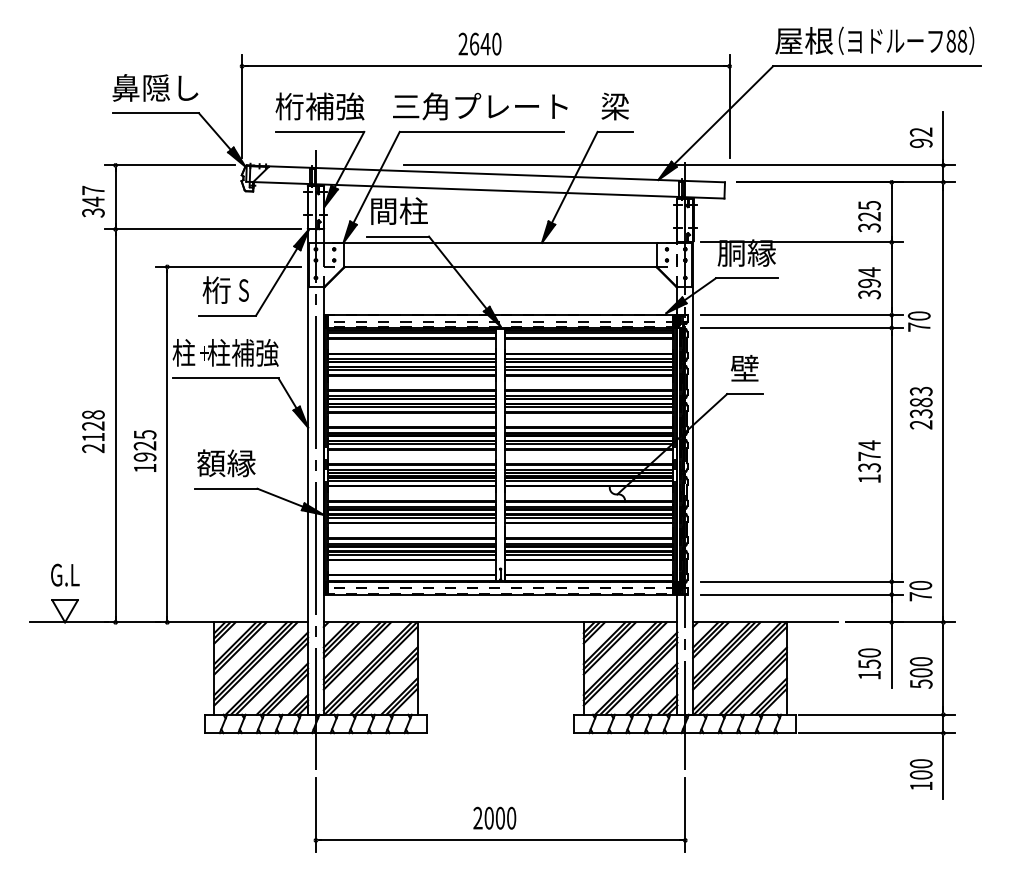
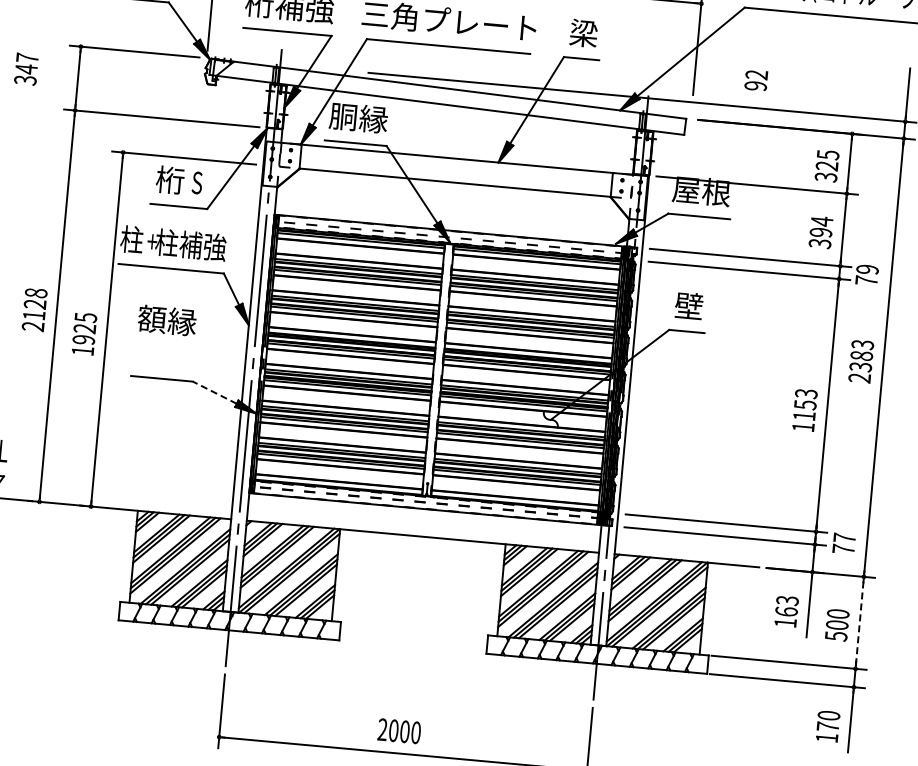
text: (920, 137) -> (755, 80), moved
text: (93, 201) -> (26, 69), moved
text: (398, 210) -> (358, 117), 間柱 -> 胴縁
text: (746, 252) -> (701, 190), 胴縁 -> 屋根
text: (919, 315) -> (867, 269), 70 -> 79
text: (869, 456) -> (805, 404), 1374 -> 1153
text: (226, 463) -> (167, 320), moved
line: (280, 497) -> (215, 392), solid -> dashed
text: (920, 585) -> (844, 538), 70 -> 77
text: (869, 658) -> (787, 606), 150 -> 163
line: (943, 668) -> (859, 622), solid -> dashed
text: (920, 774) -> (827, 726), 100 -> 170

